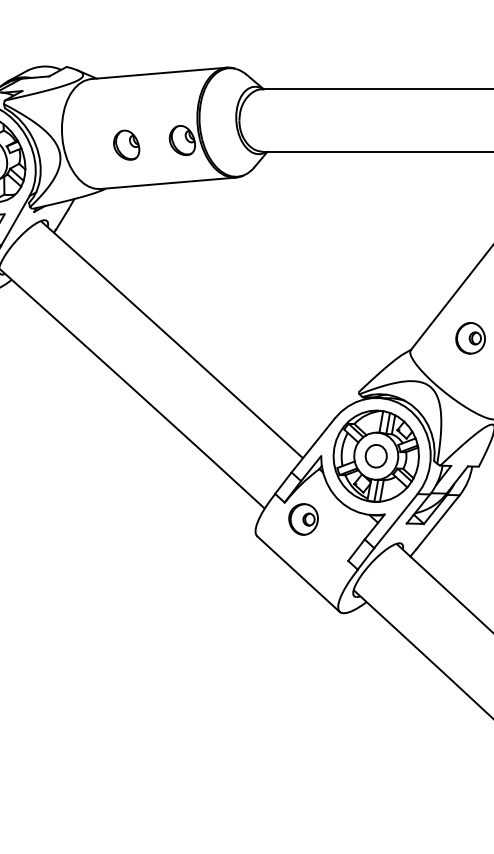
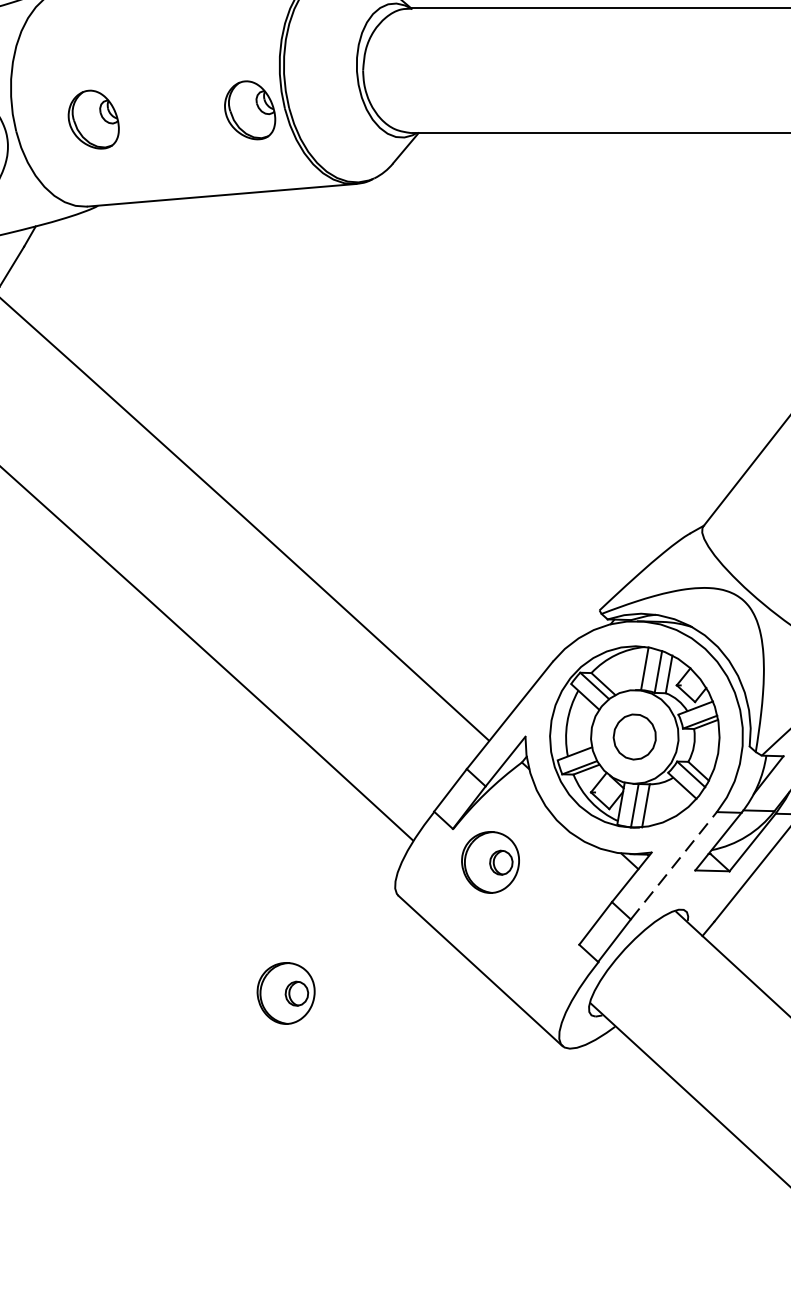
part: (126, 144) -> (93, 118), moved
line: (395, 521) -> (672, 866), solid -> dashed
part: (200, 585) -> (285, 993), added

